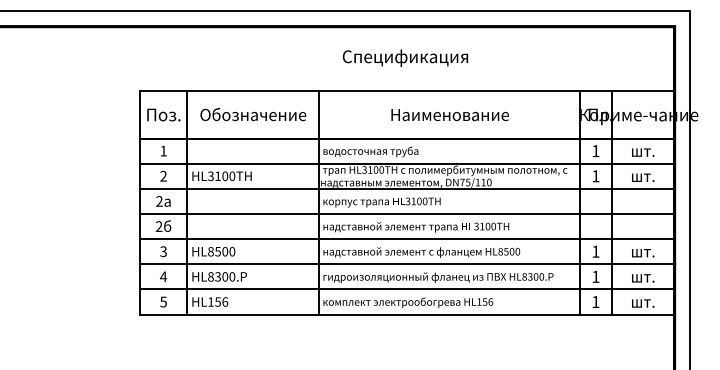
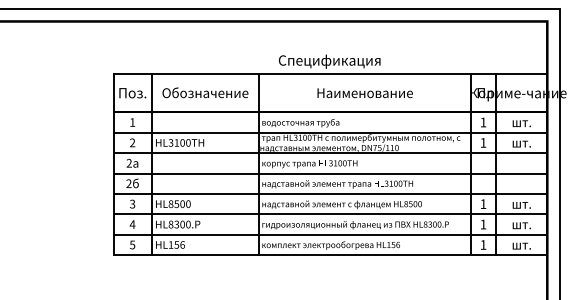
text: (405, 57) -> (329, 61), moved

